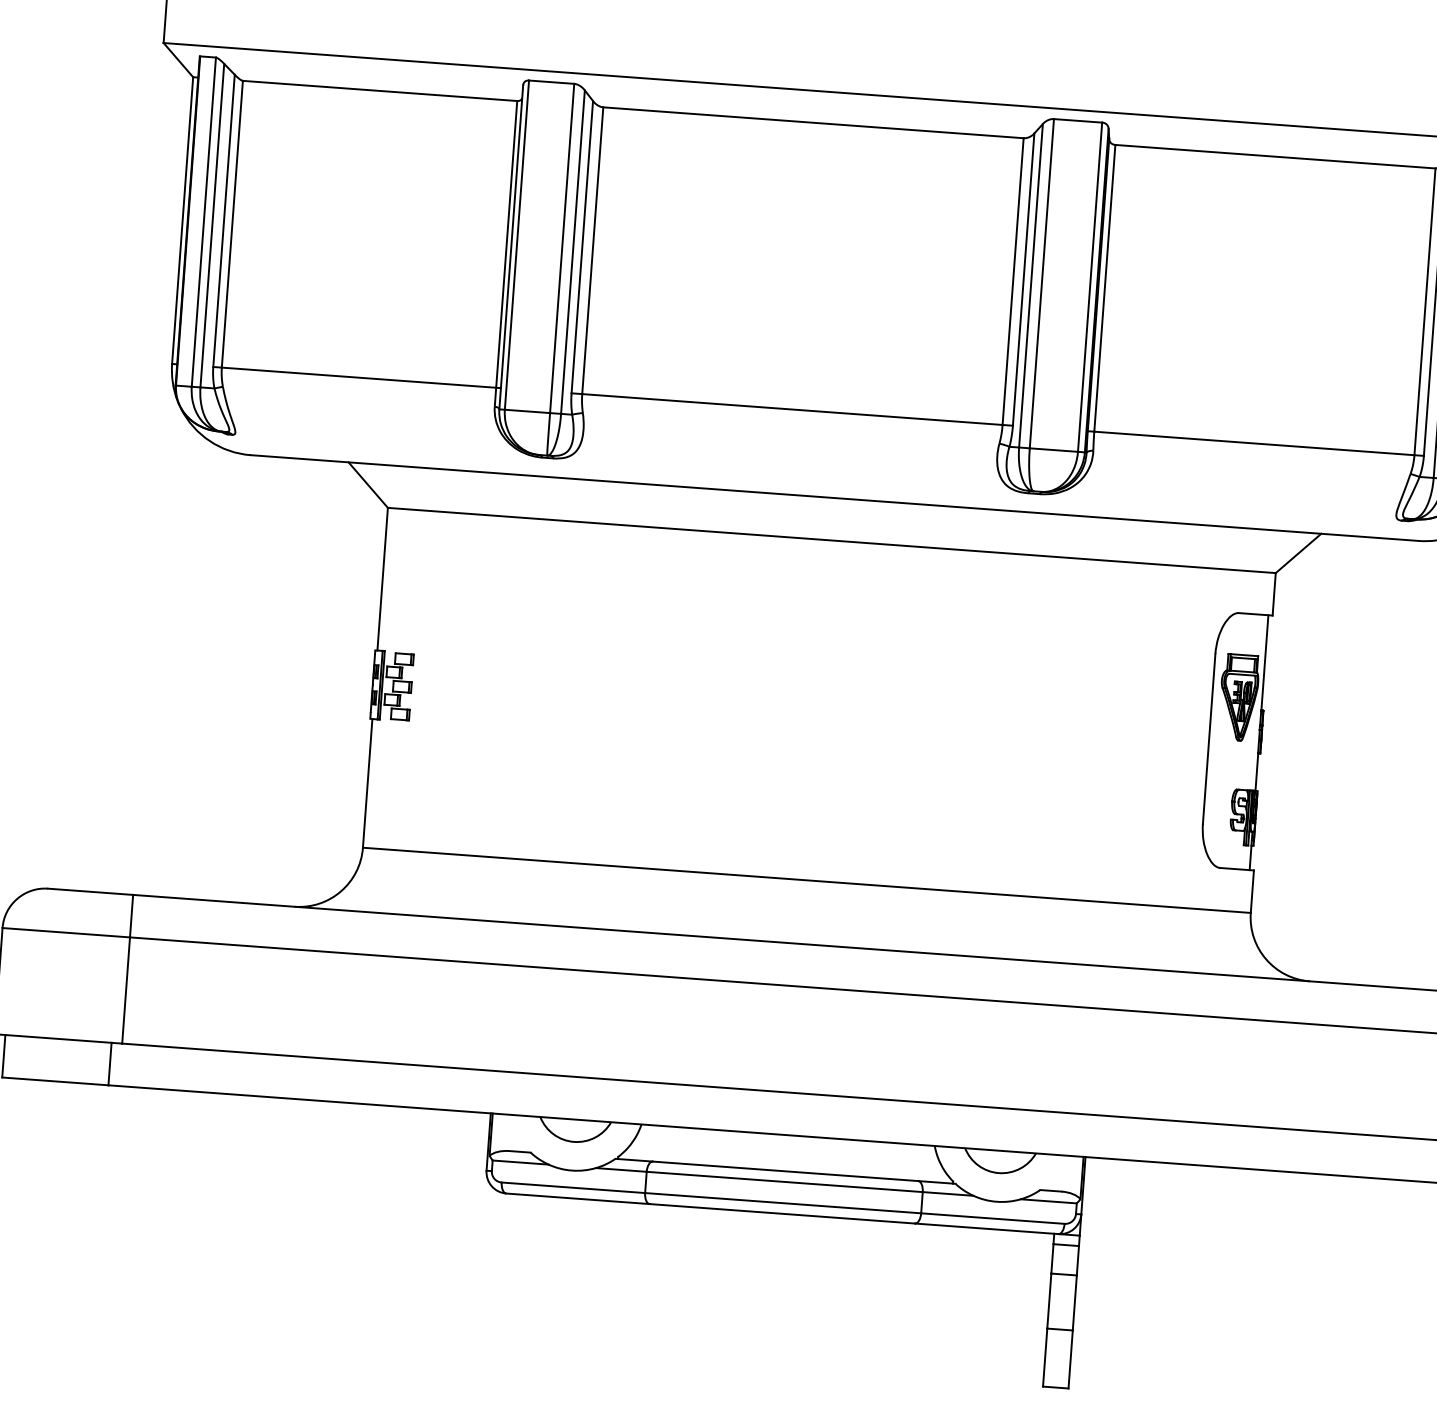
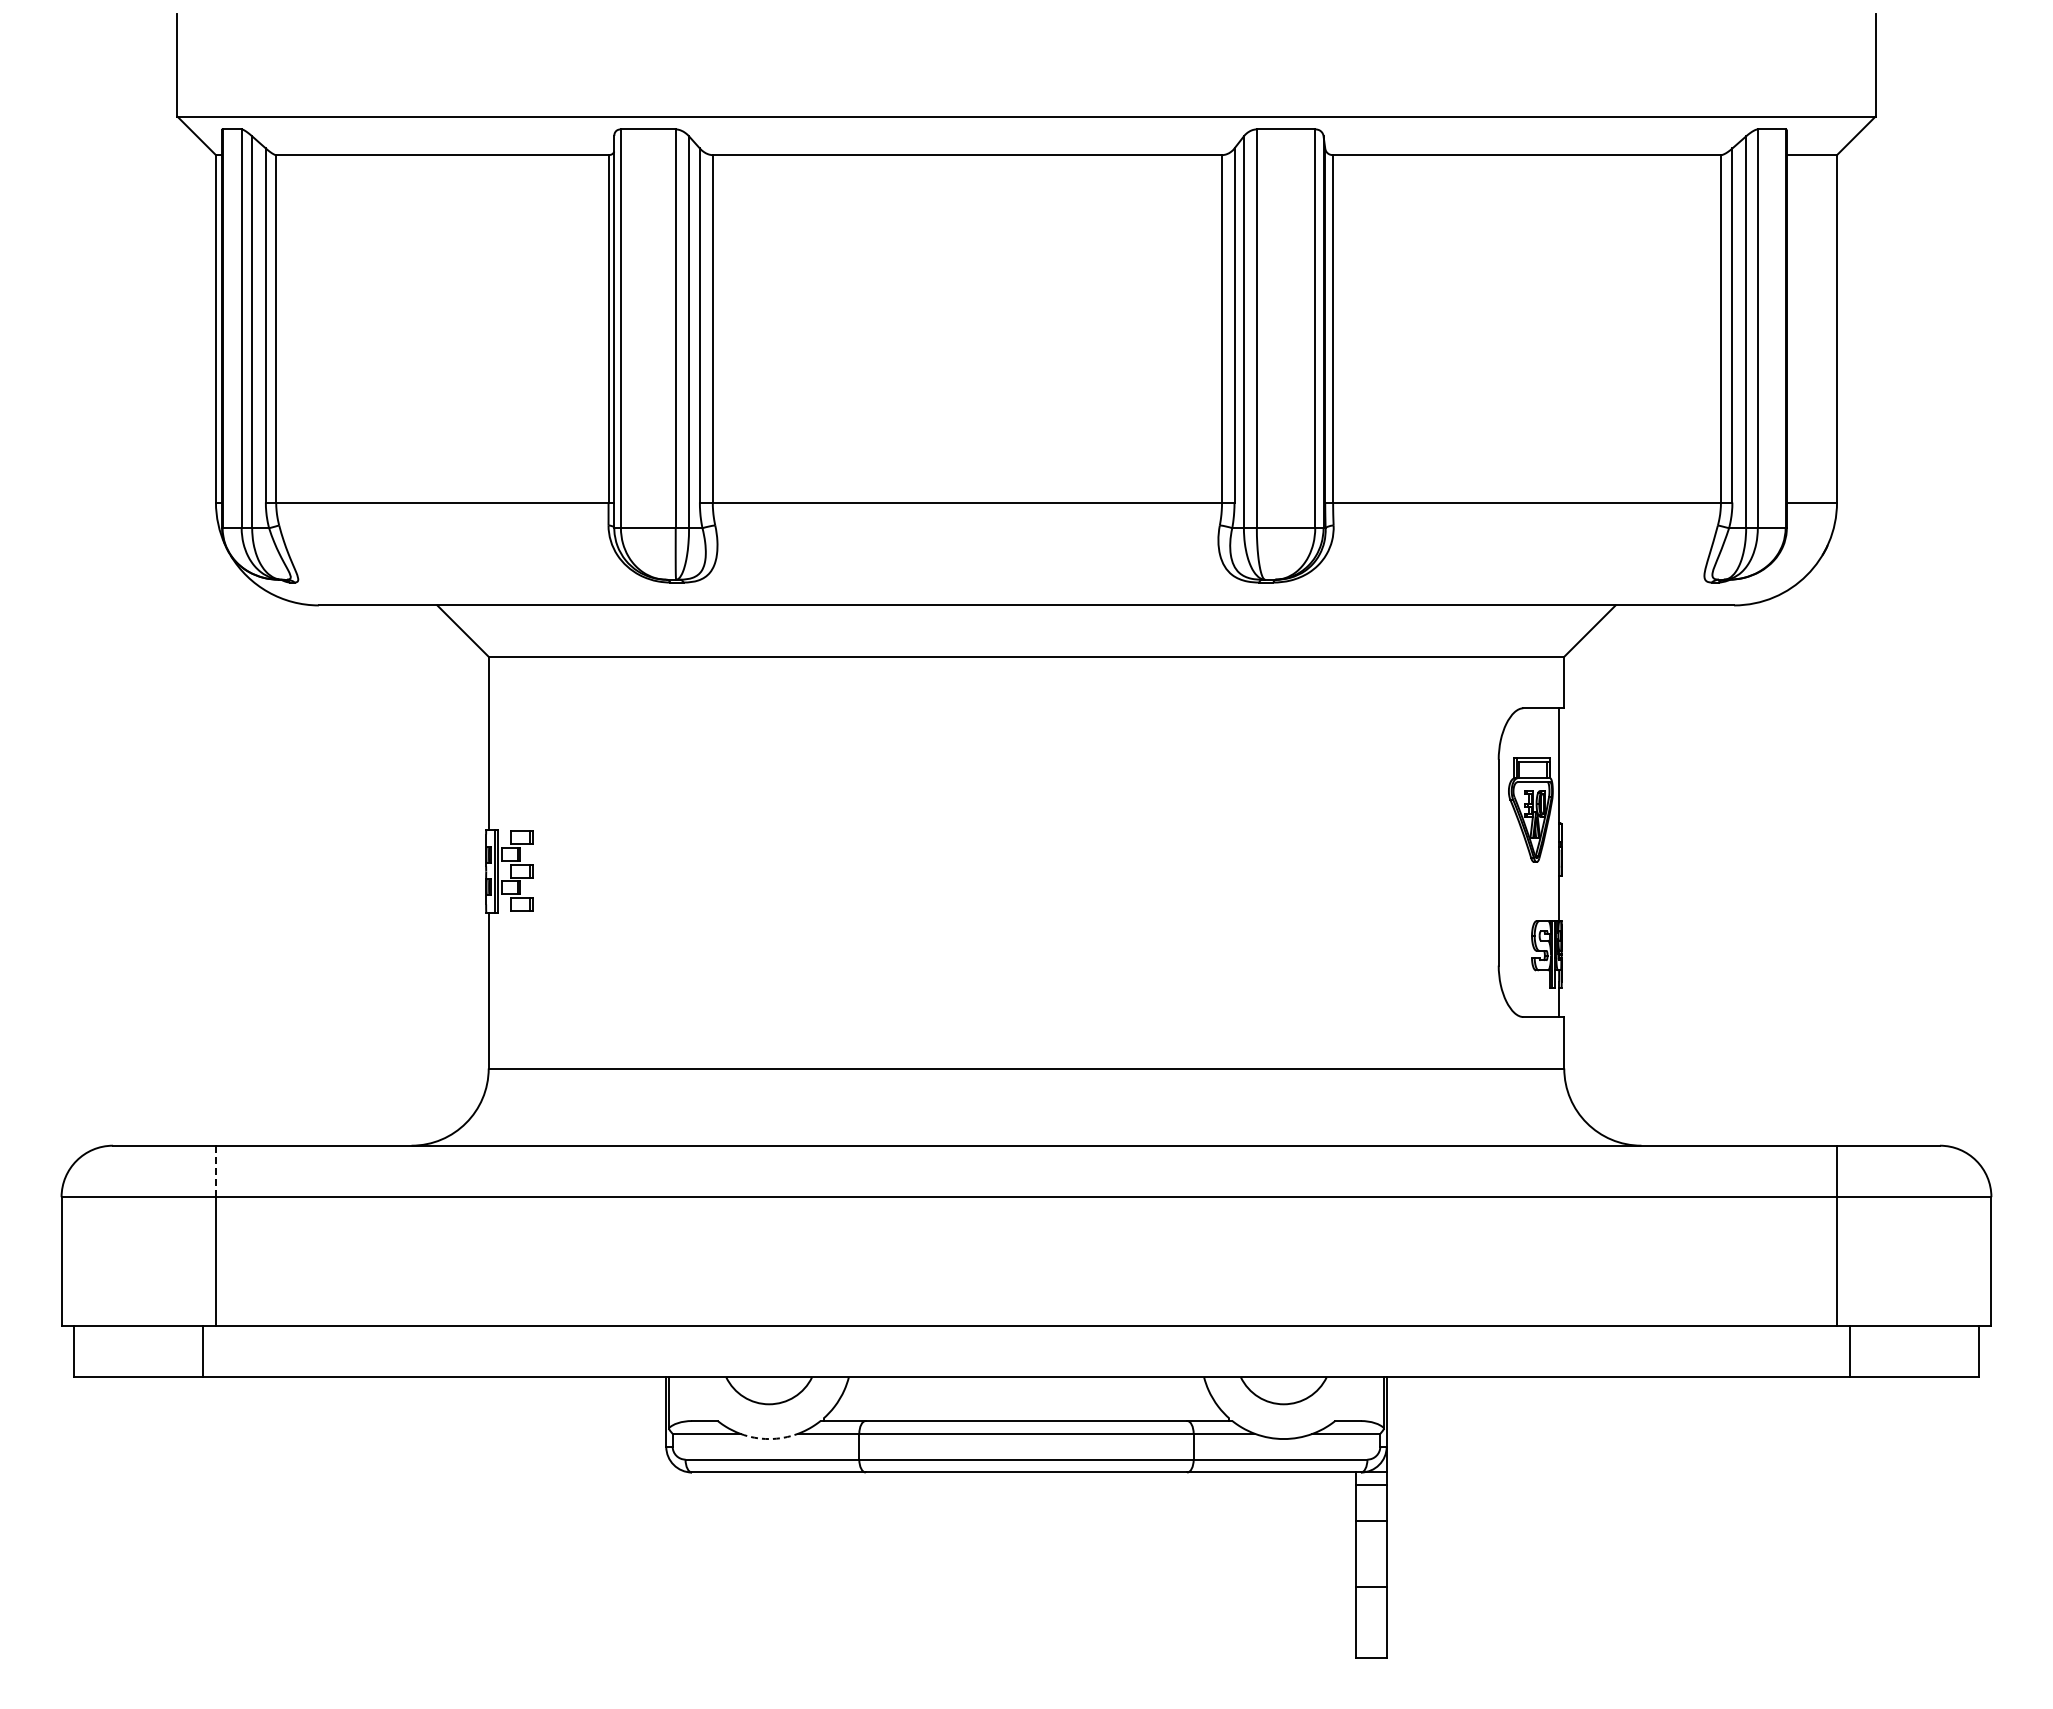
line: (131, 916) -> (215, 1171), solid -> dashed
arc: (572, 1170) -> (769, 1439), solid -> dashed

